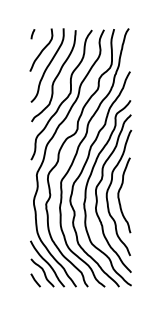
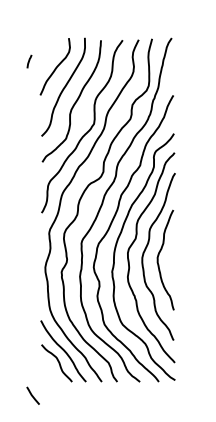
curve: (32, 34) -> (28, 61), moved
line: (35, 280) -> (32, 395), moved

